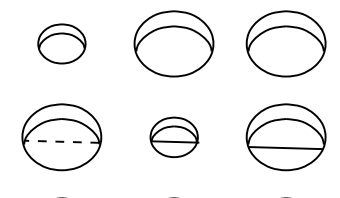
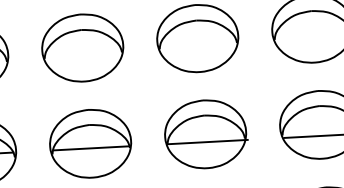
part: (61, 43) -> (82, 47), size x1.67
part: (174, 137) -> (206, 134), size x1.67
line: (61, 141) -> (90, 148), dashed -> solid

